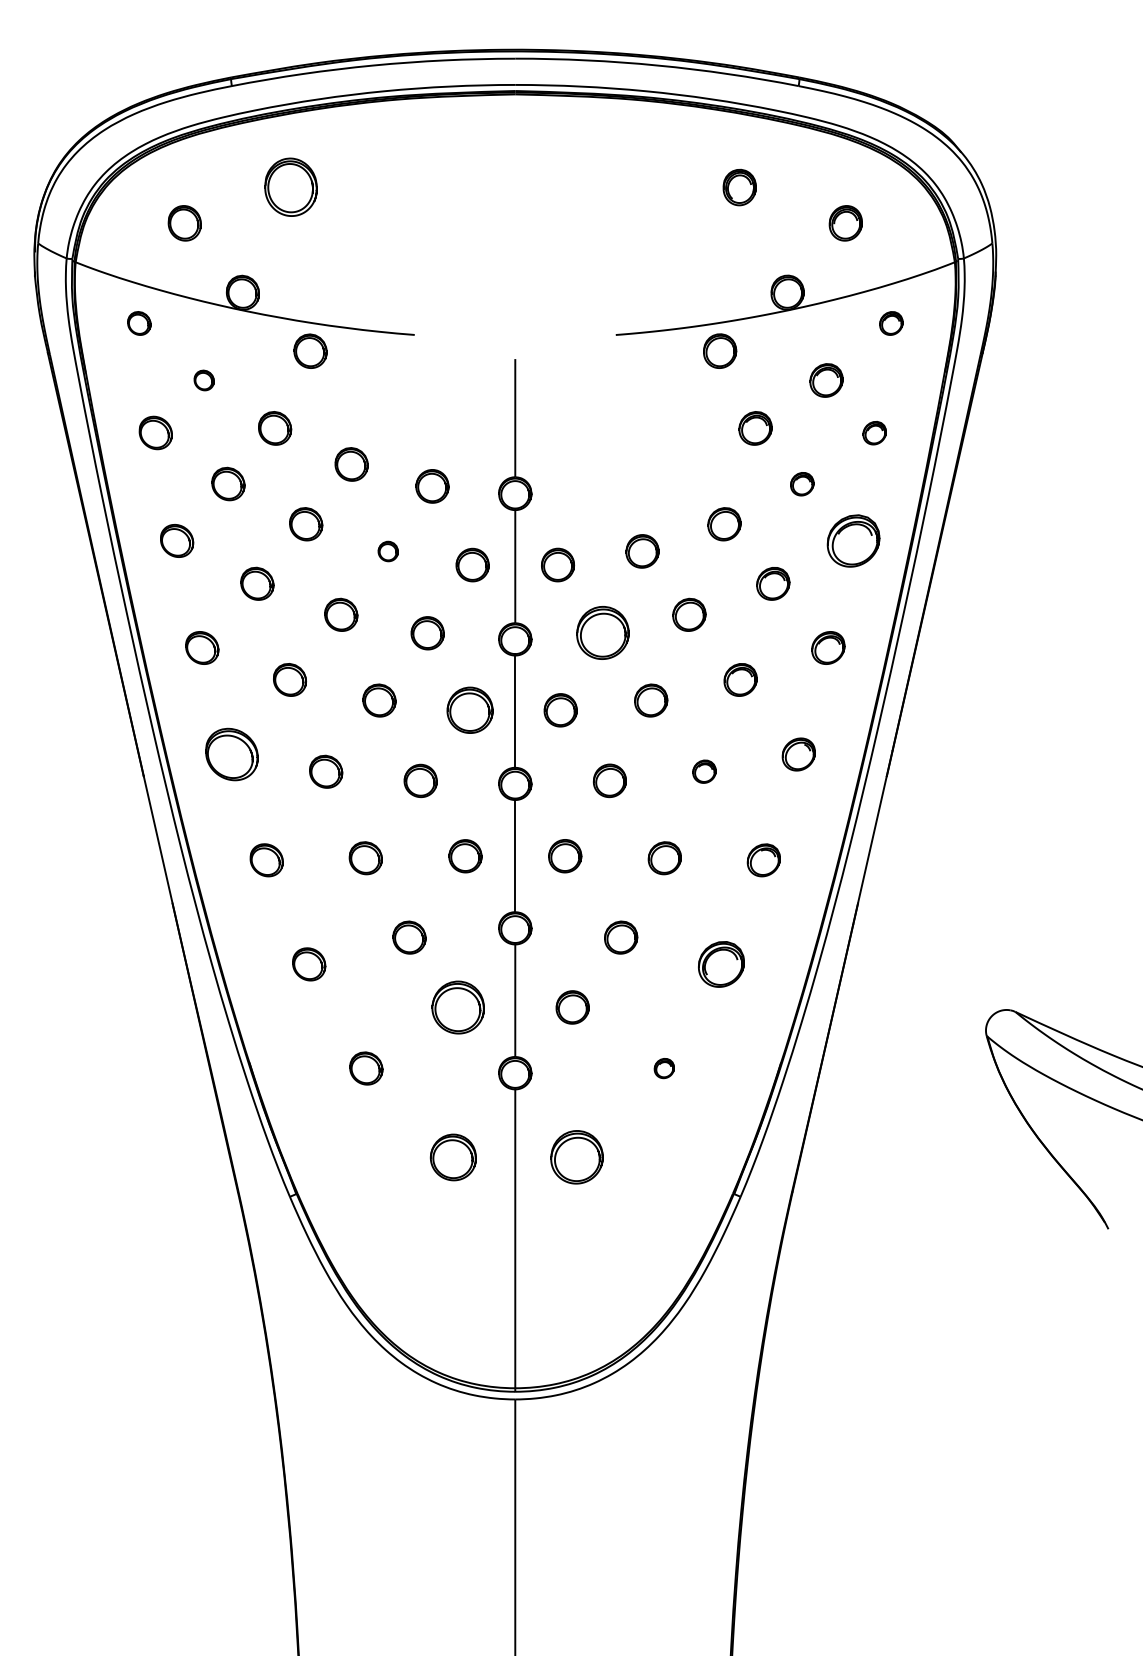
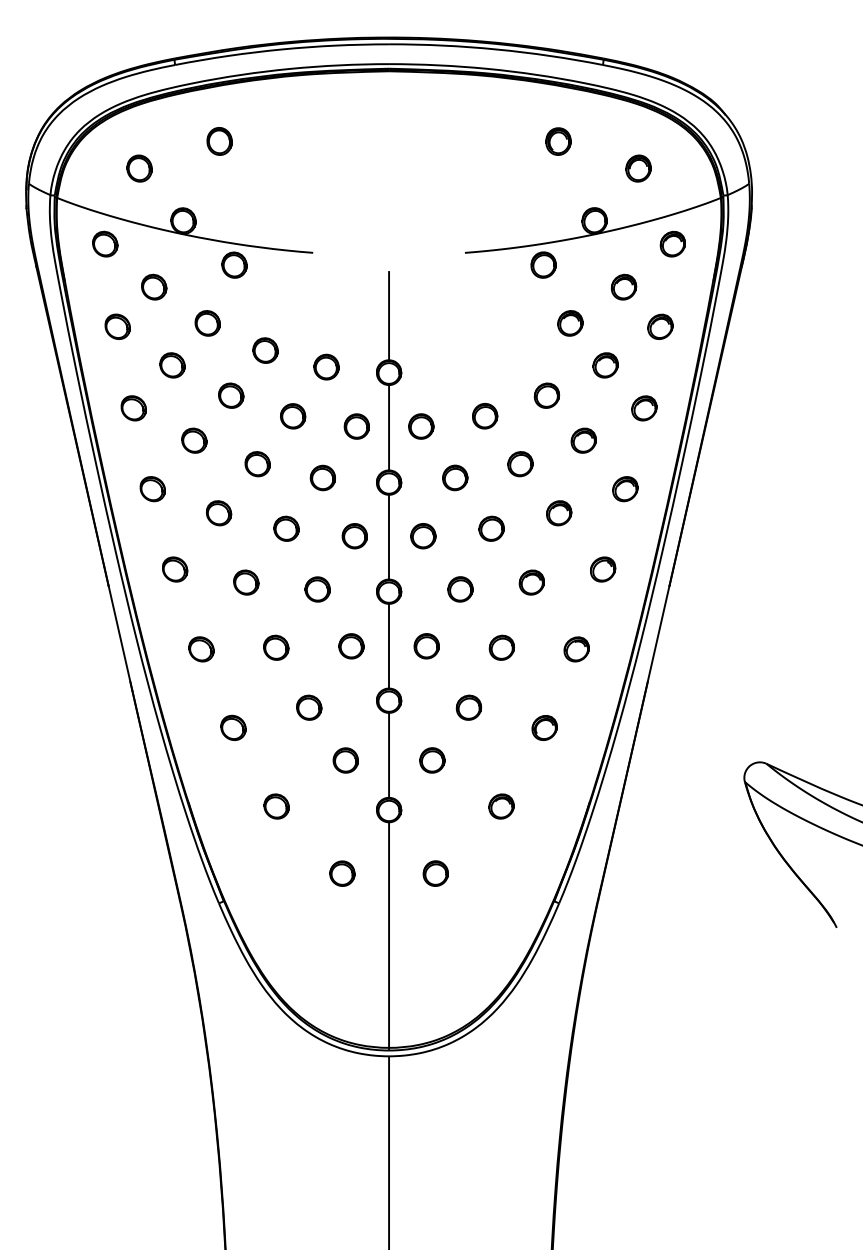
part: (290, 187) -> (219, 141), size x0.62
part: (139, 323) -> (105, 244), size x1.43
part: (891, 323) -> (673, 244), size x1.43
part: (204, 380) -> (154, 287), size x1.67
part: (874, 433) -> (660, 327), size x1.43
part: (802, 484) -> (605, 365), size x1.43
part: (853, 540) -> (644, 407), size x0.62
part: (388, 551) -> (293, 416), size x1.67
part: (602, 633) -> (454, 478), size x0.62
part: (469, 710) -> (354, 536), size x0.71
part: (231, 754) -> (174, 569), size x0.62
part: (704, 771) -> (531, 582), size x1.43
part: (721, 964) -> (544, 728), size x0.71
part: (457, 1007) -> (345, 760), size x0.62
part: (664, 1068) -> (501, 806), size x1.67
part: (453, 1157) -> (342, 873), size x0.71
part: (577, 1157) -> (436, 873), size x0.62

